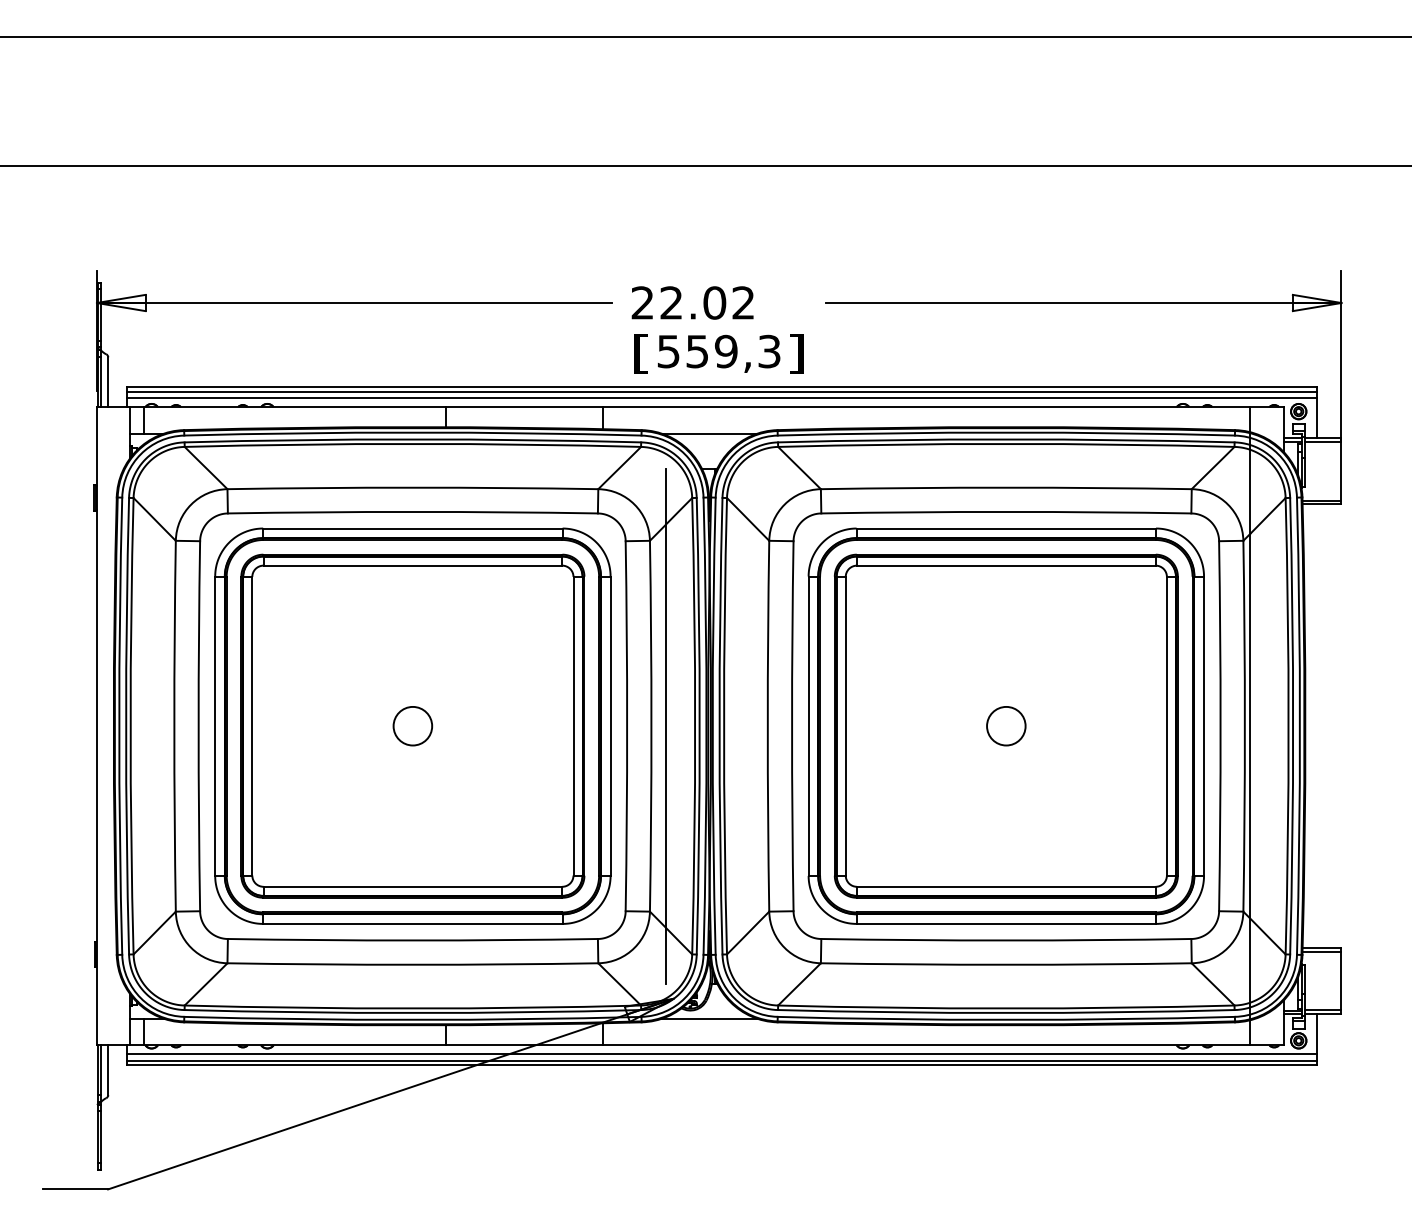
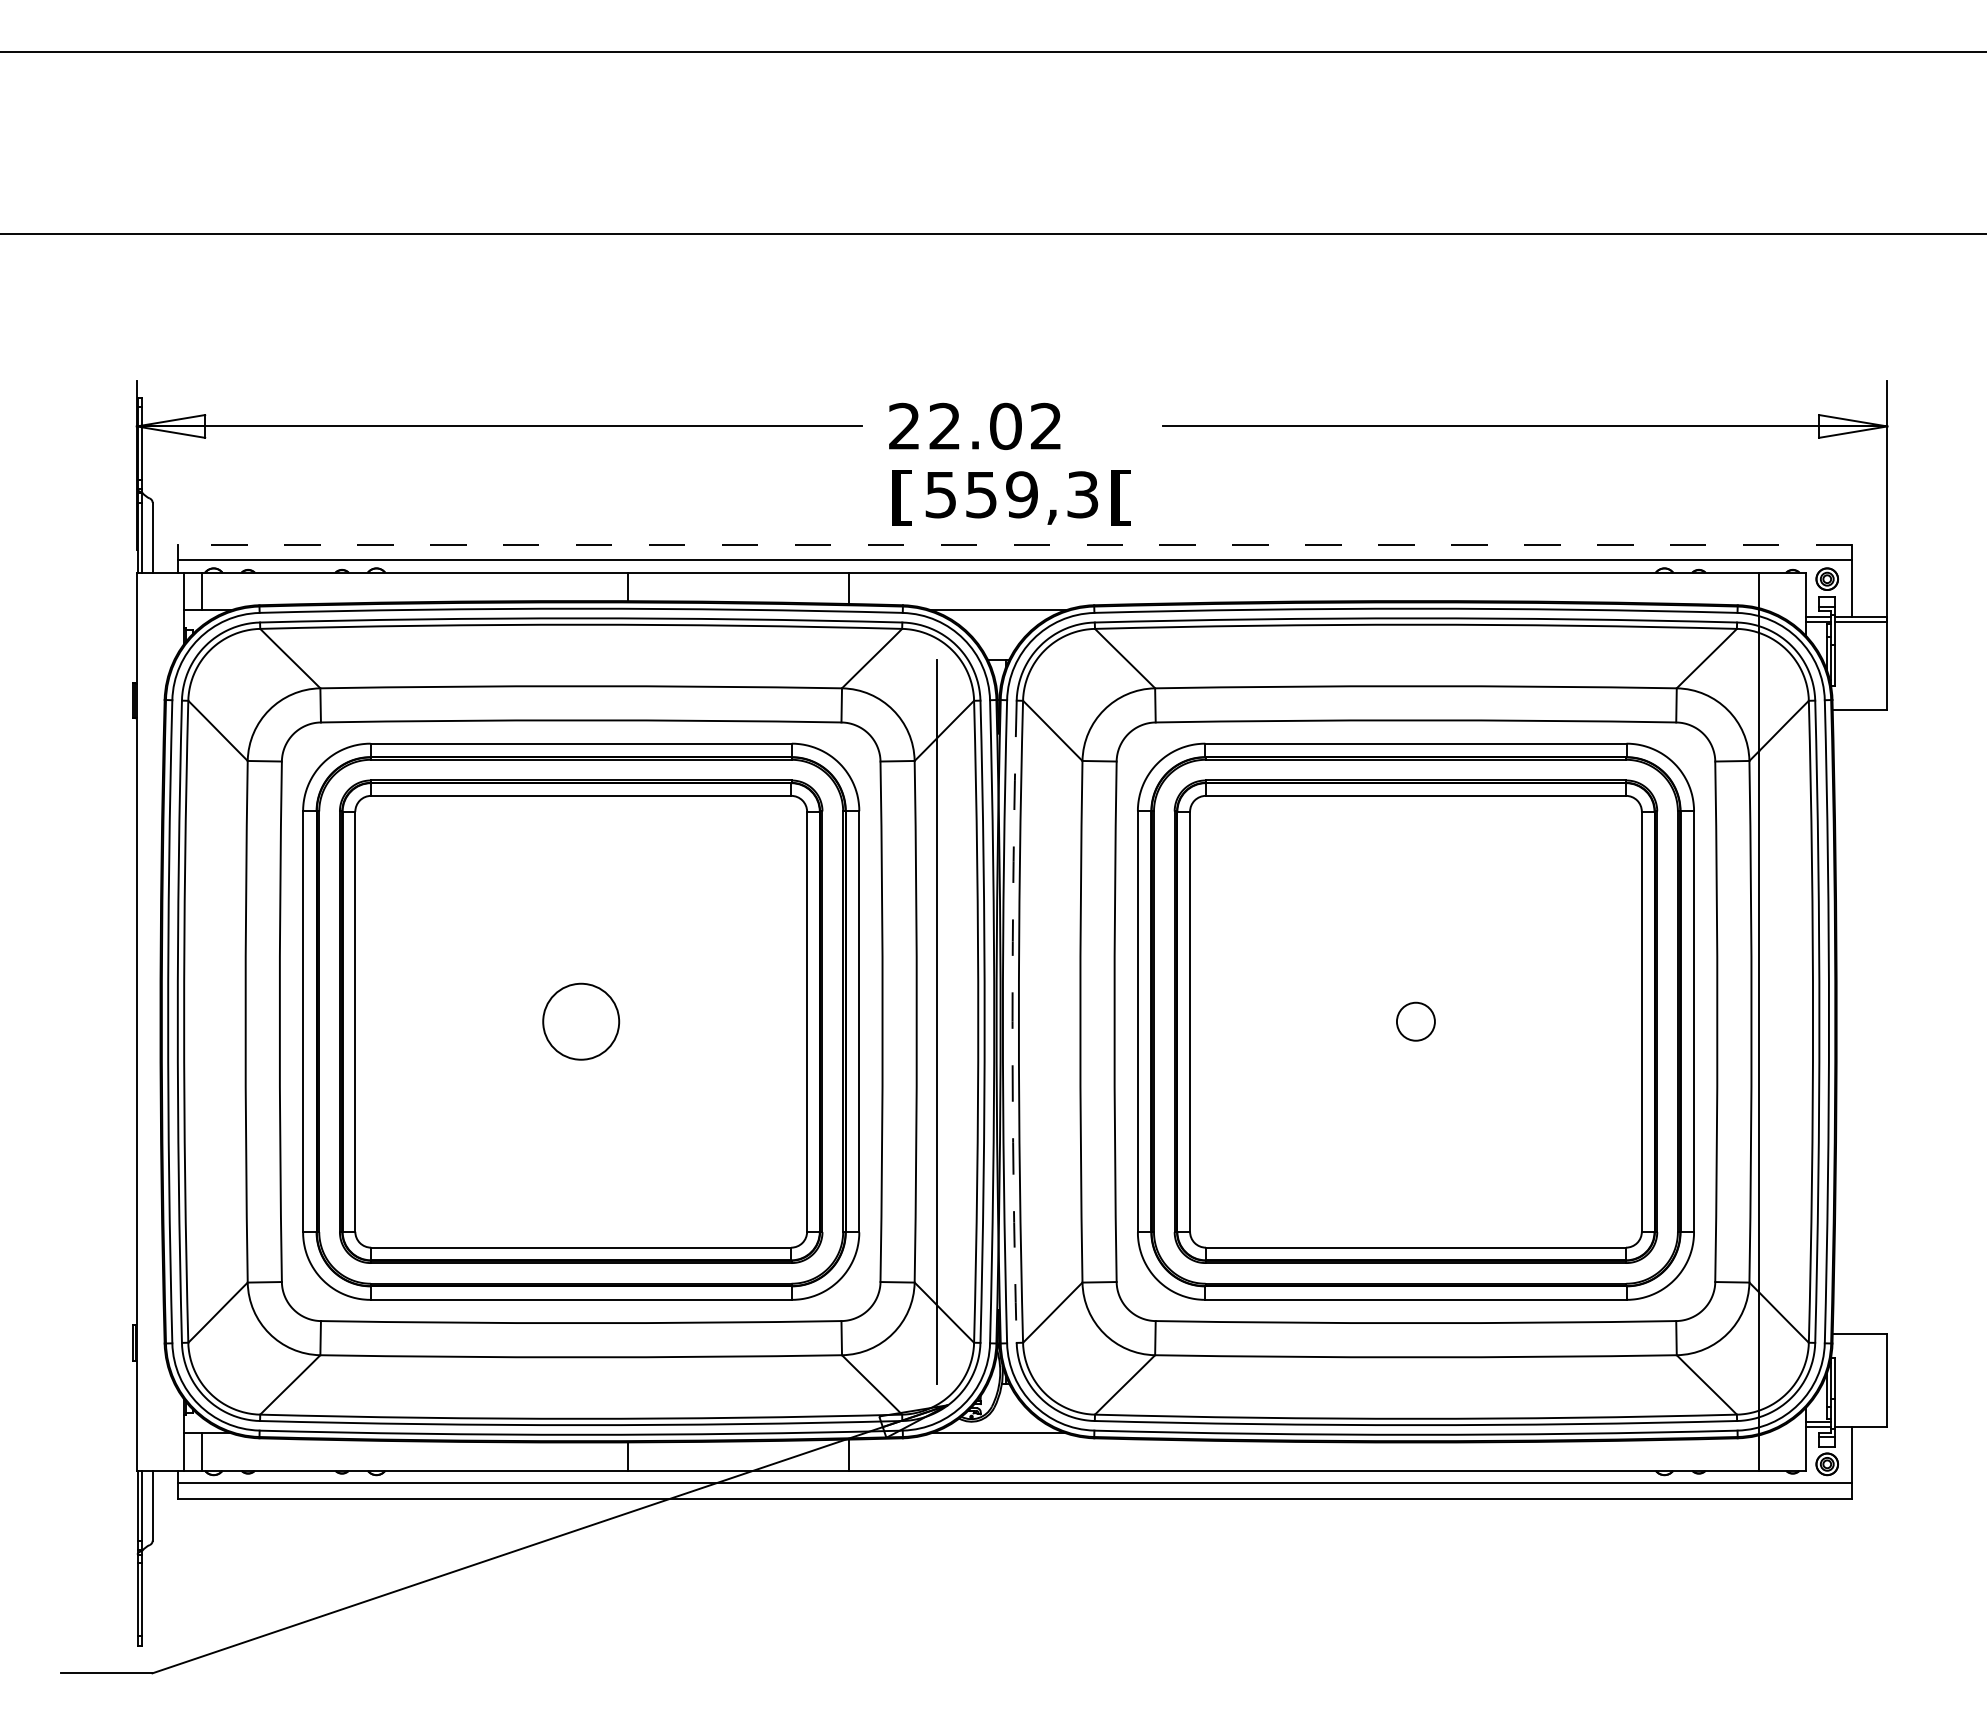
text: (796, 353) -> (1121, 497), ] -> [
line: (721, 386) -> (1015, 544), solid -> dashed
line: (721, 391) -> (1015, 551), removed
line: (1321, 500) -> (1859, 704), removed
circle: (413, 726) -> (581, 1021), size x1.4
arc: (719, 726) -> (1012, 1021), solid -> dashed
circle: (1005, 726) -> (1415, 1021), size x0.7
line: (1321, 952) -> (1859, 1339), removed
line: (1323, 1010) -> (1861, 1421), removed
line: (721, 1060) -> (1015, 1492), removed

